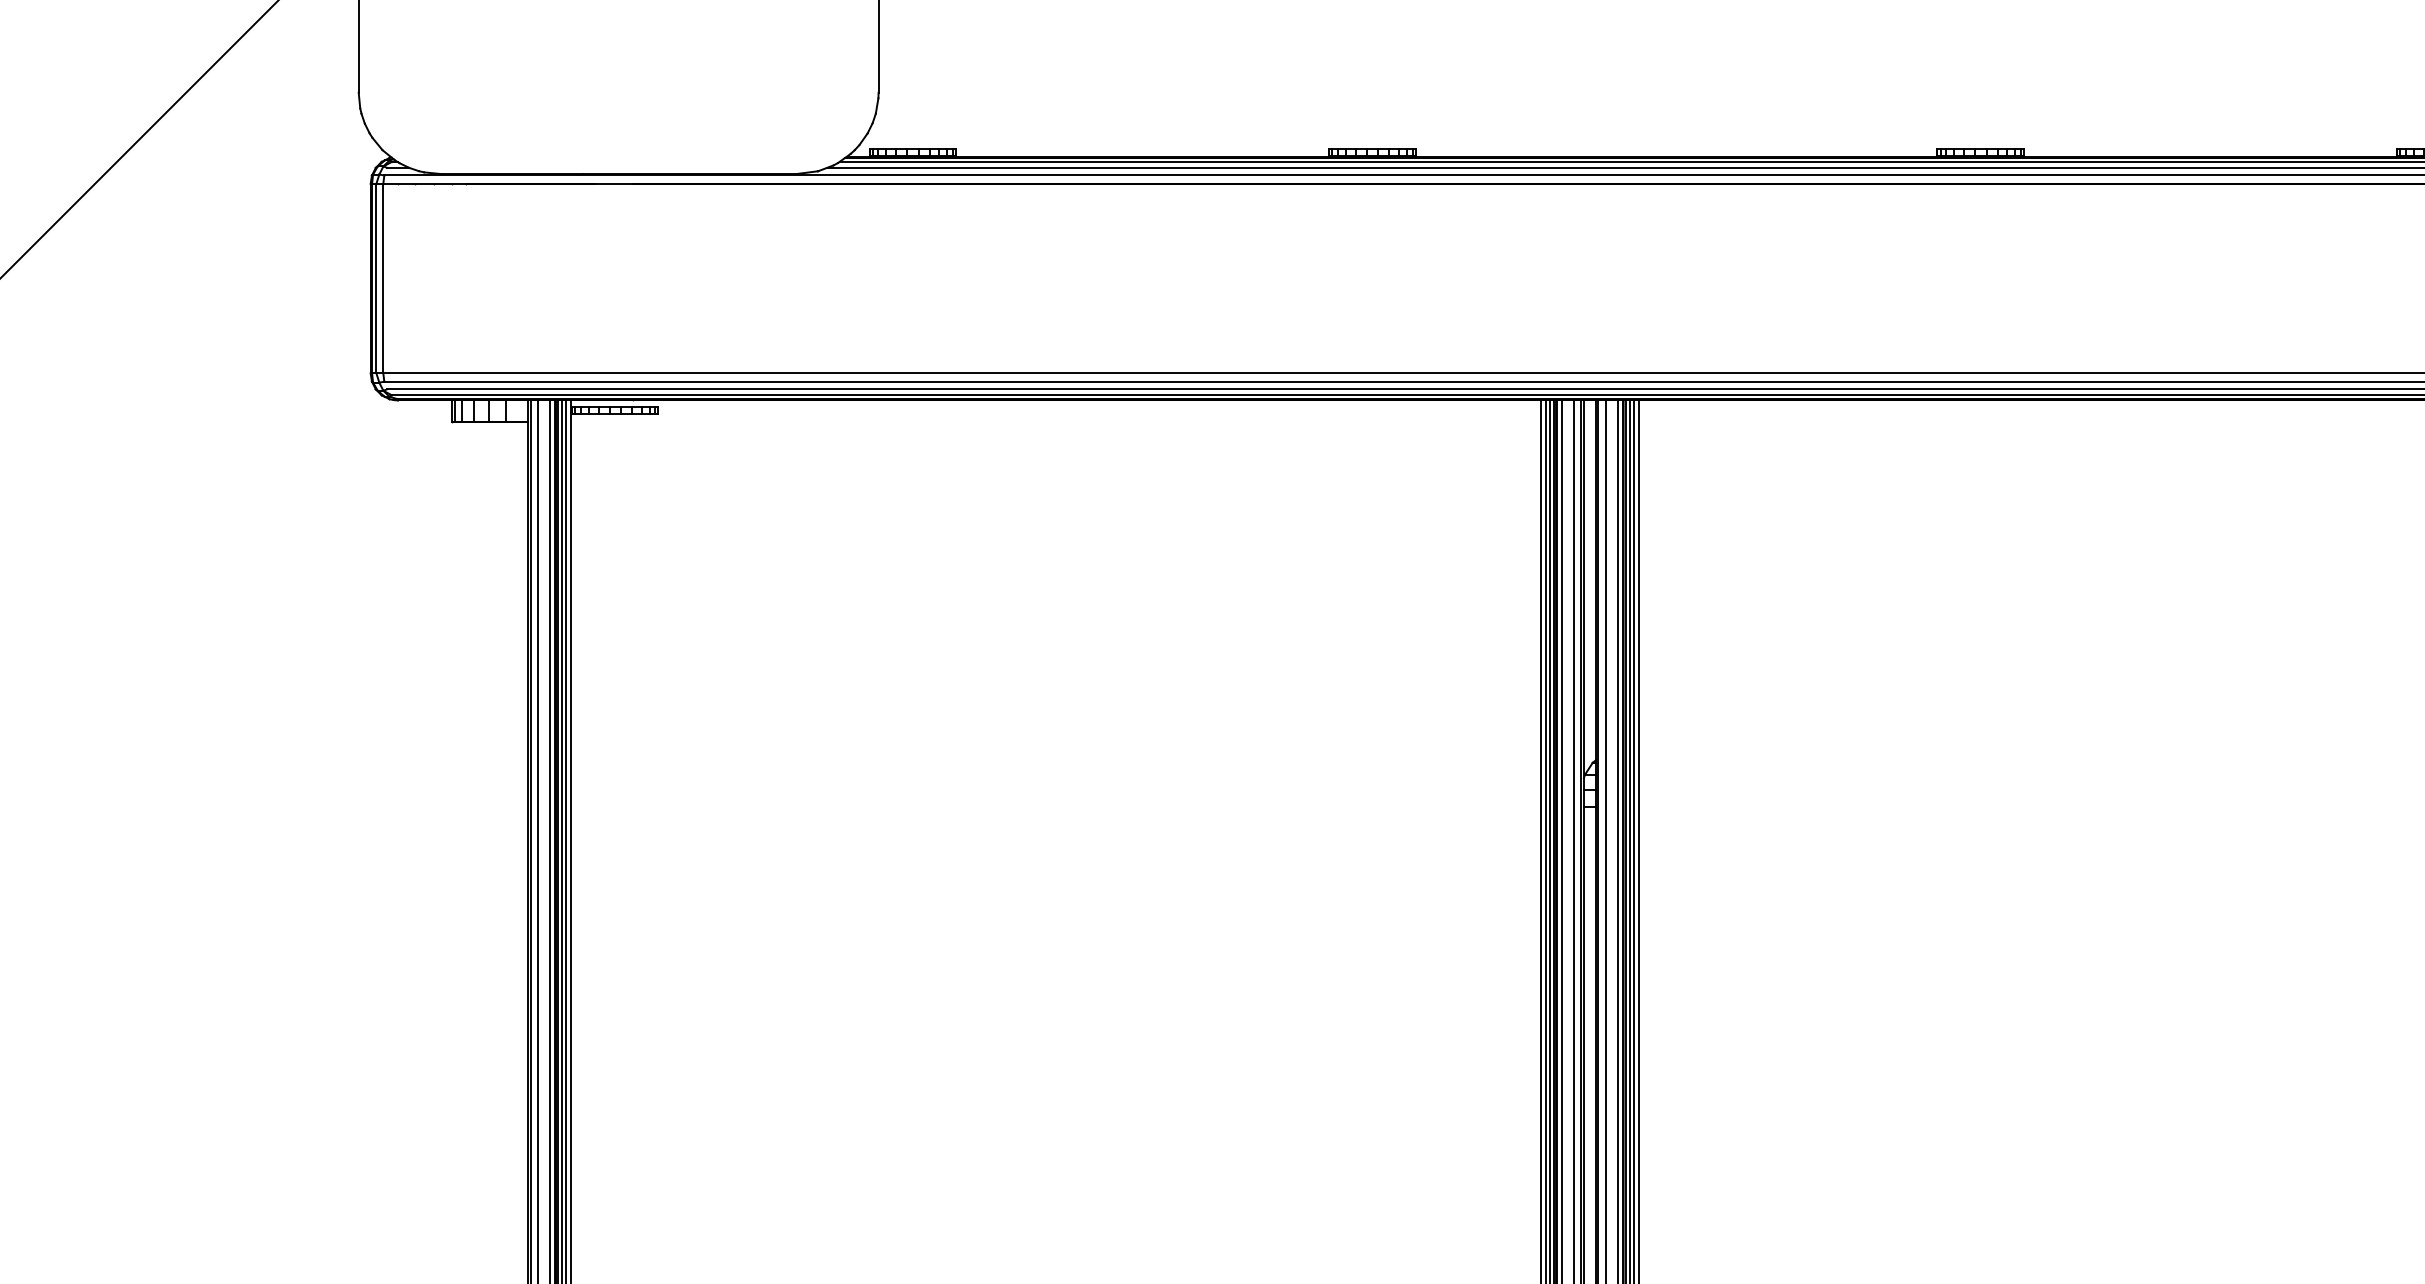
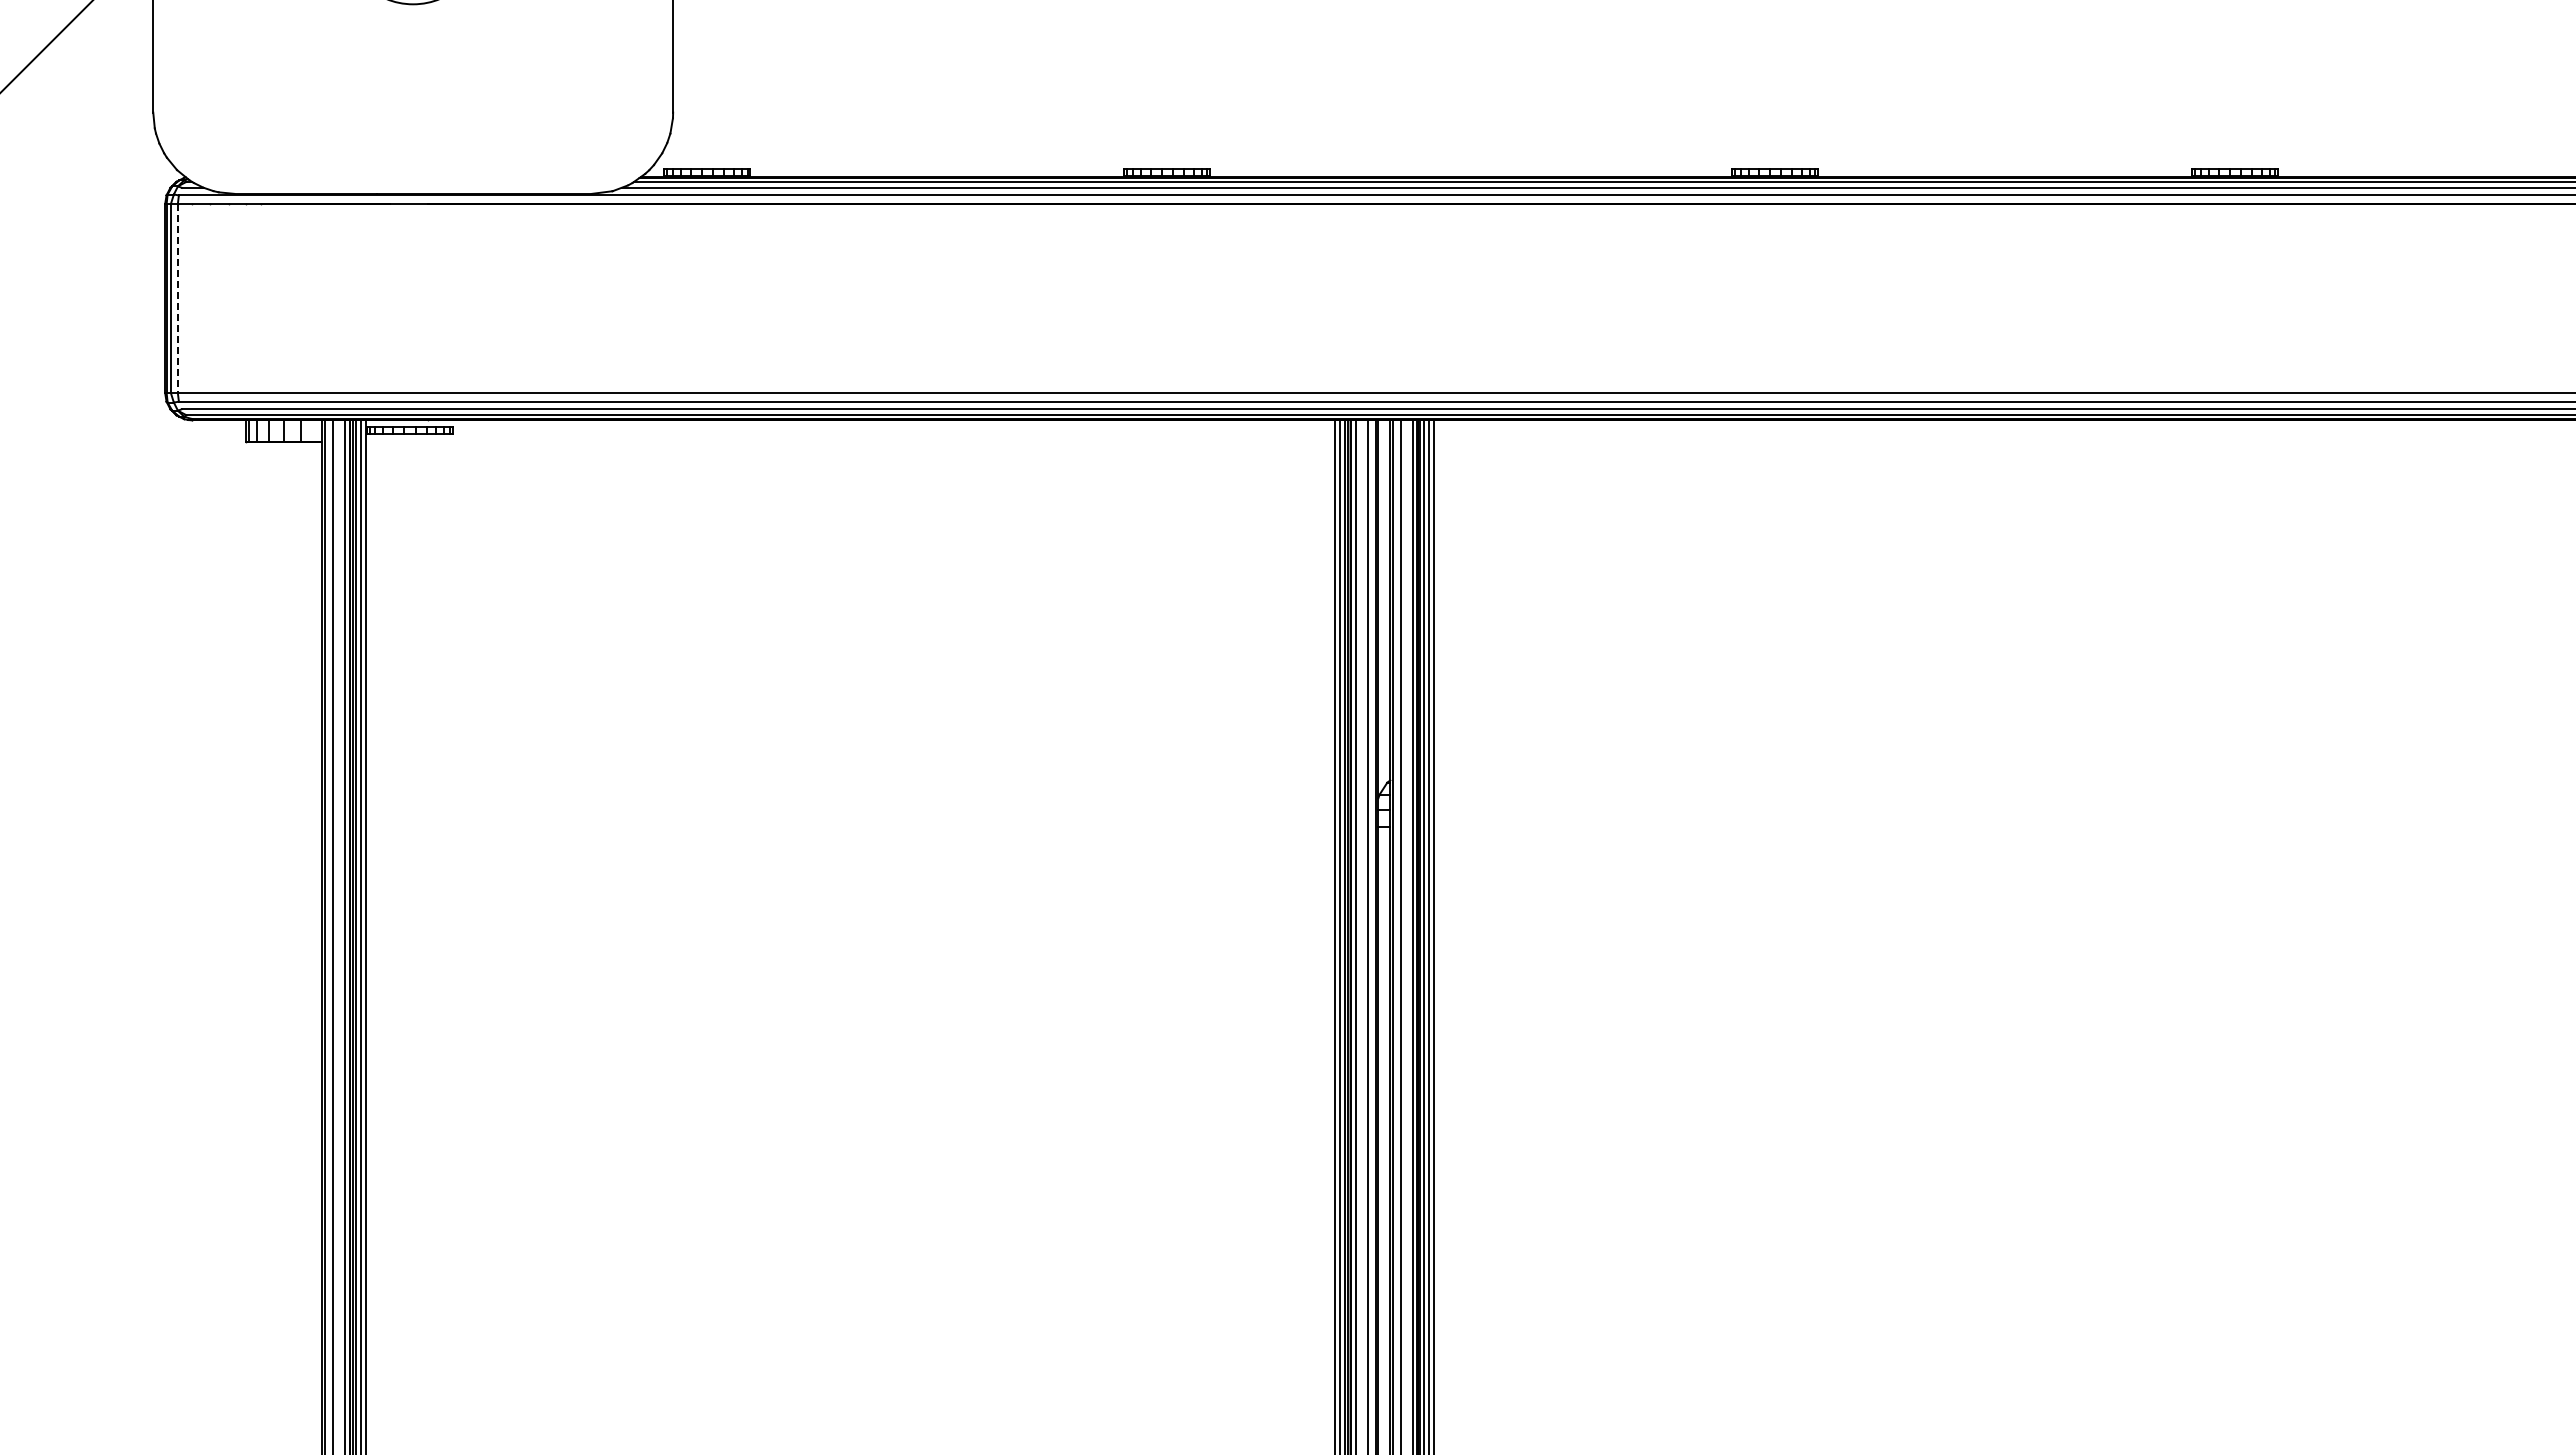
line: (382, 278) -> (177, 298), solid -> dashed

